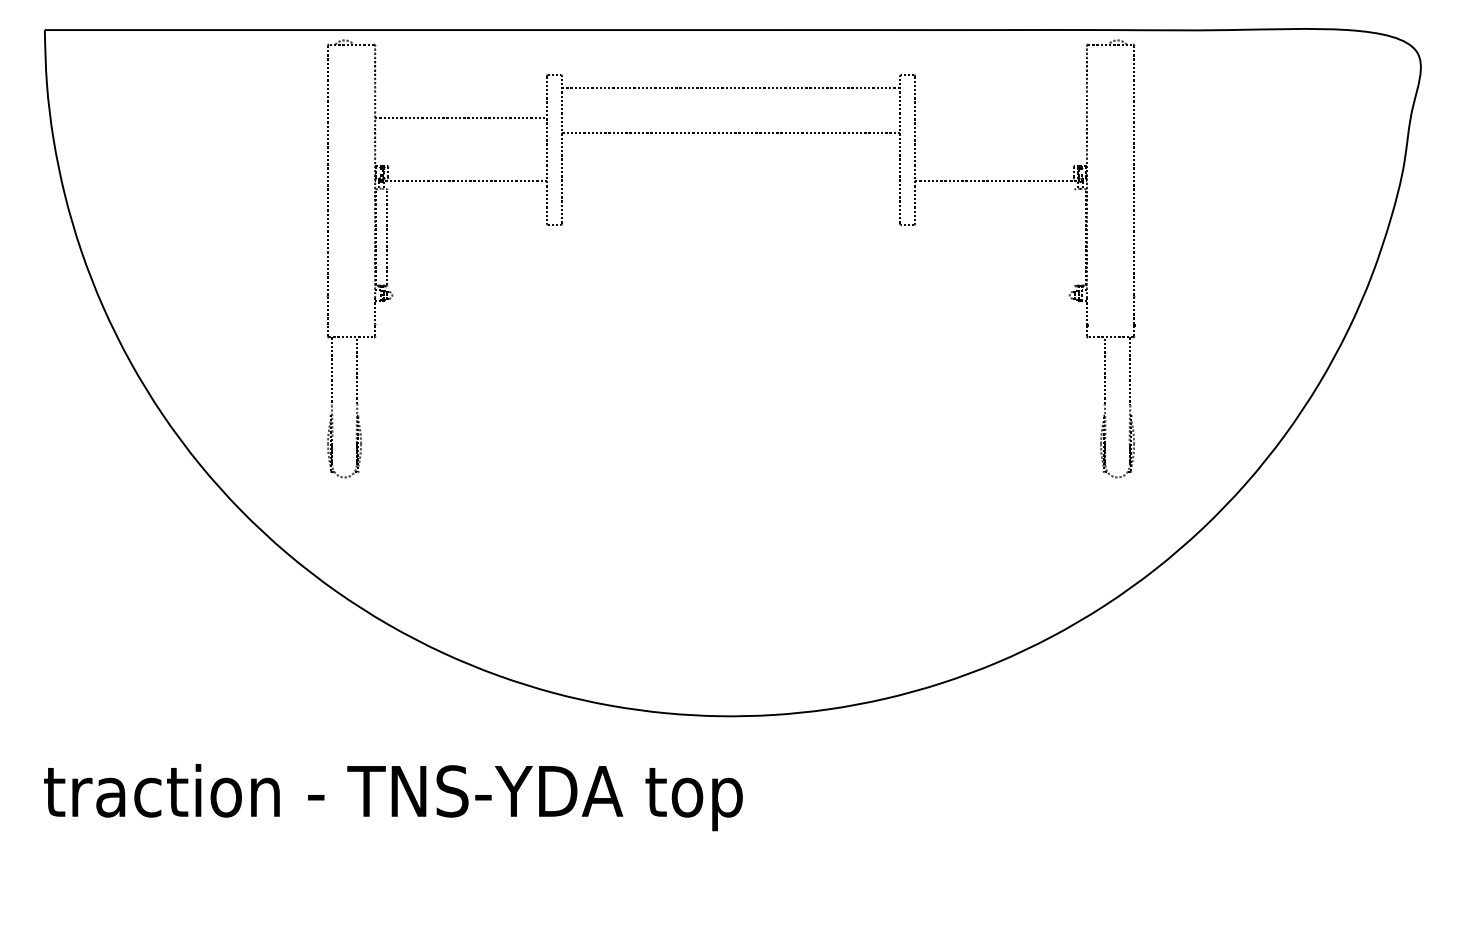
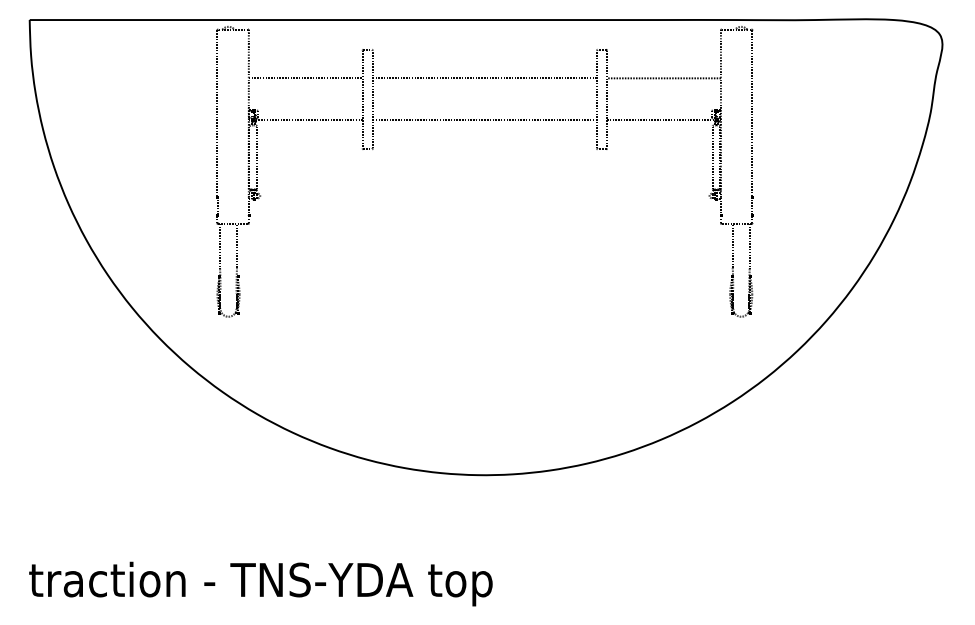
line: (730, 88) -> (484, 78), moved
line: (1000, 118) -> (663, 78), added
line: (730, 133) -> (484, 120), moved
line: (1074, 237) -> (712, 157), added
text: (392, 796) -> (260, 583), moved

